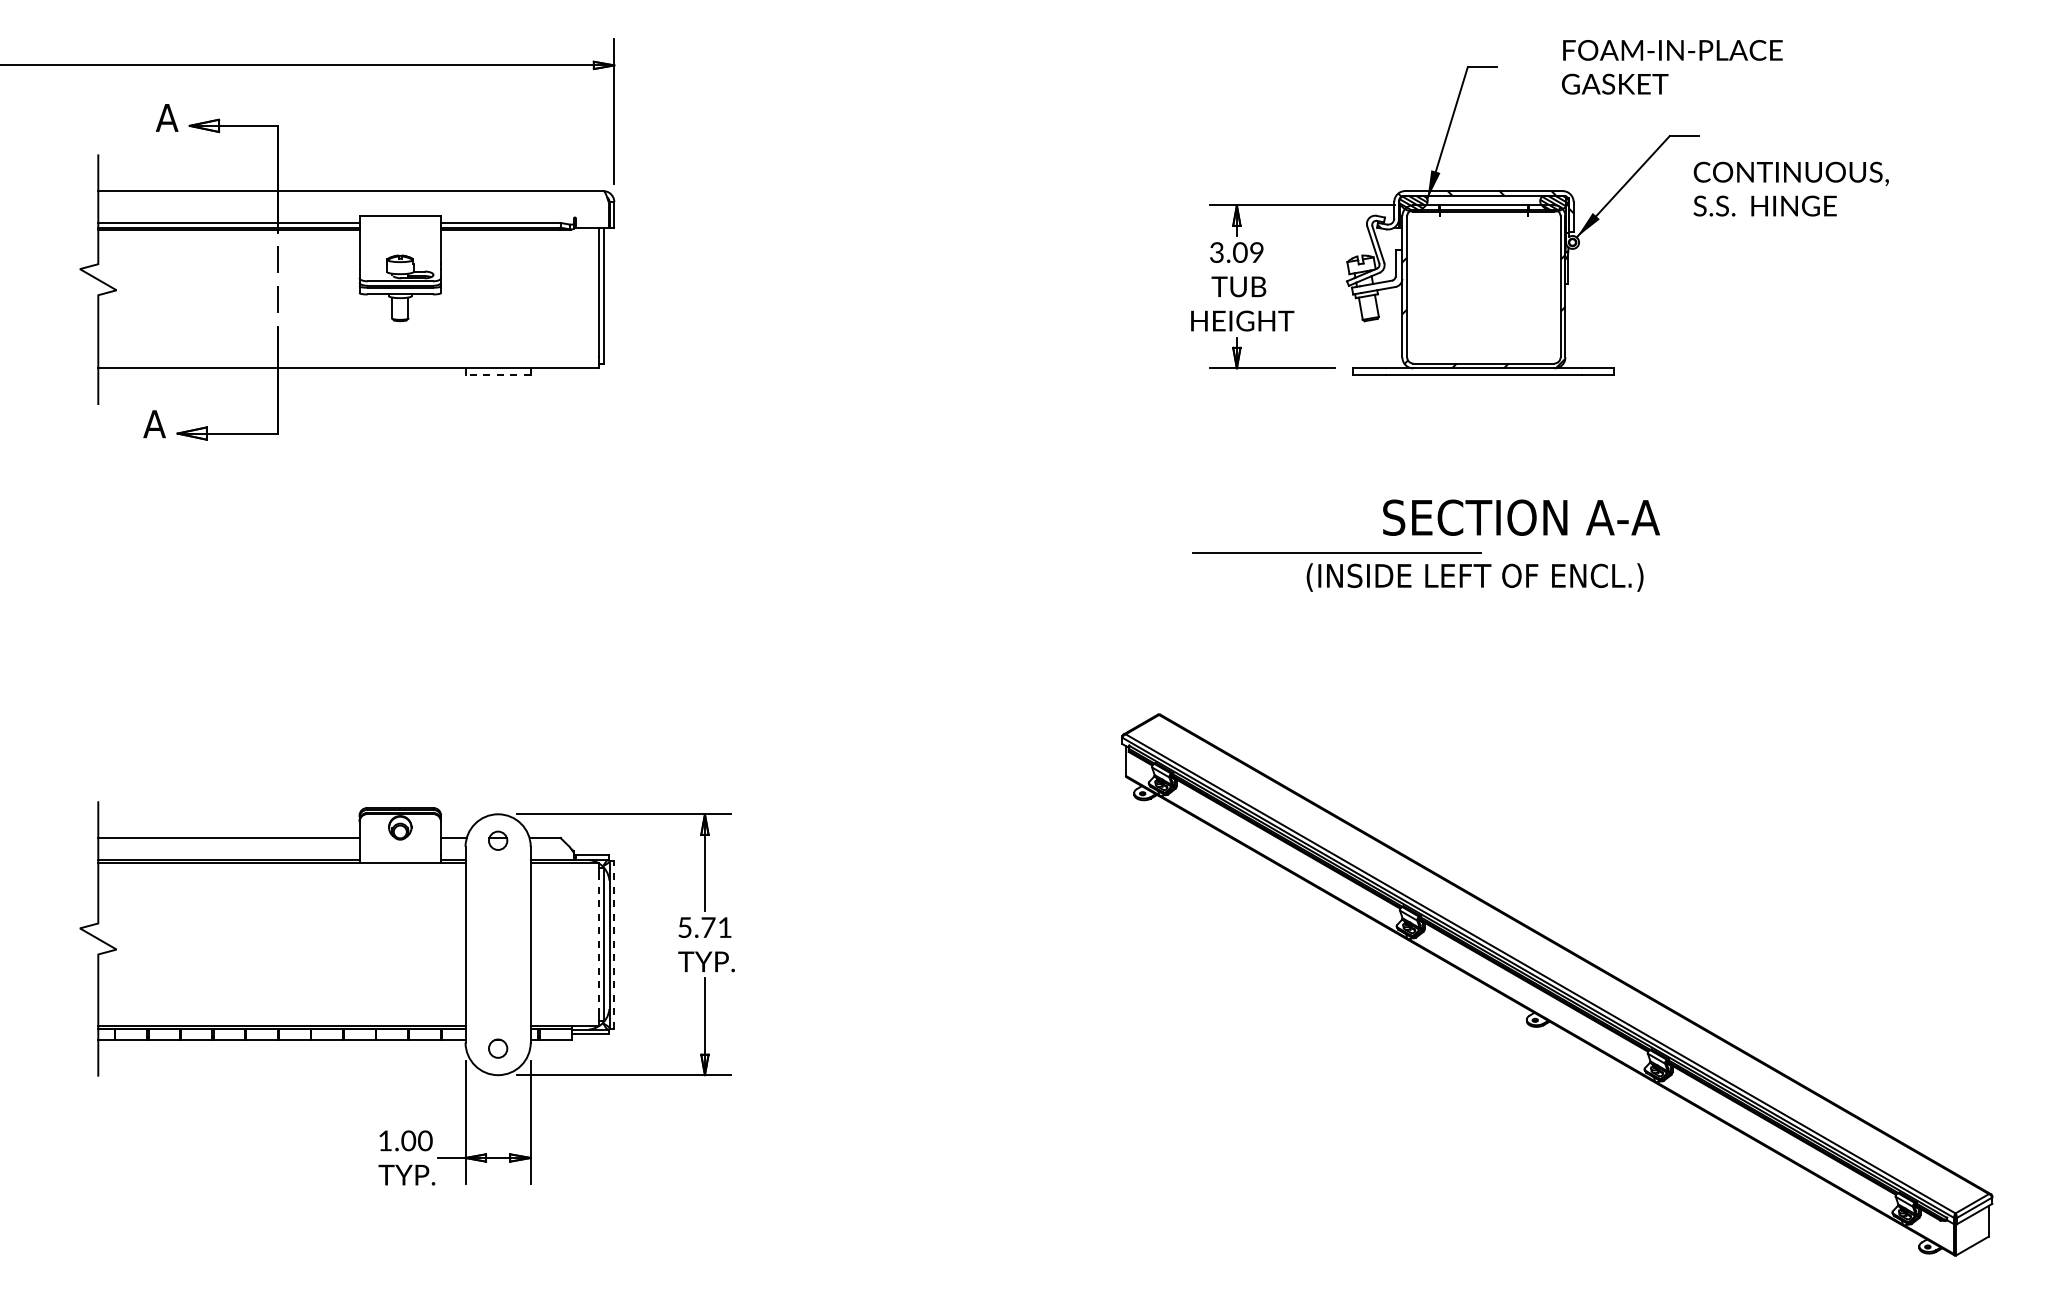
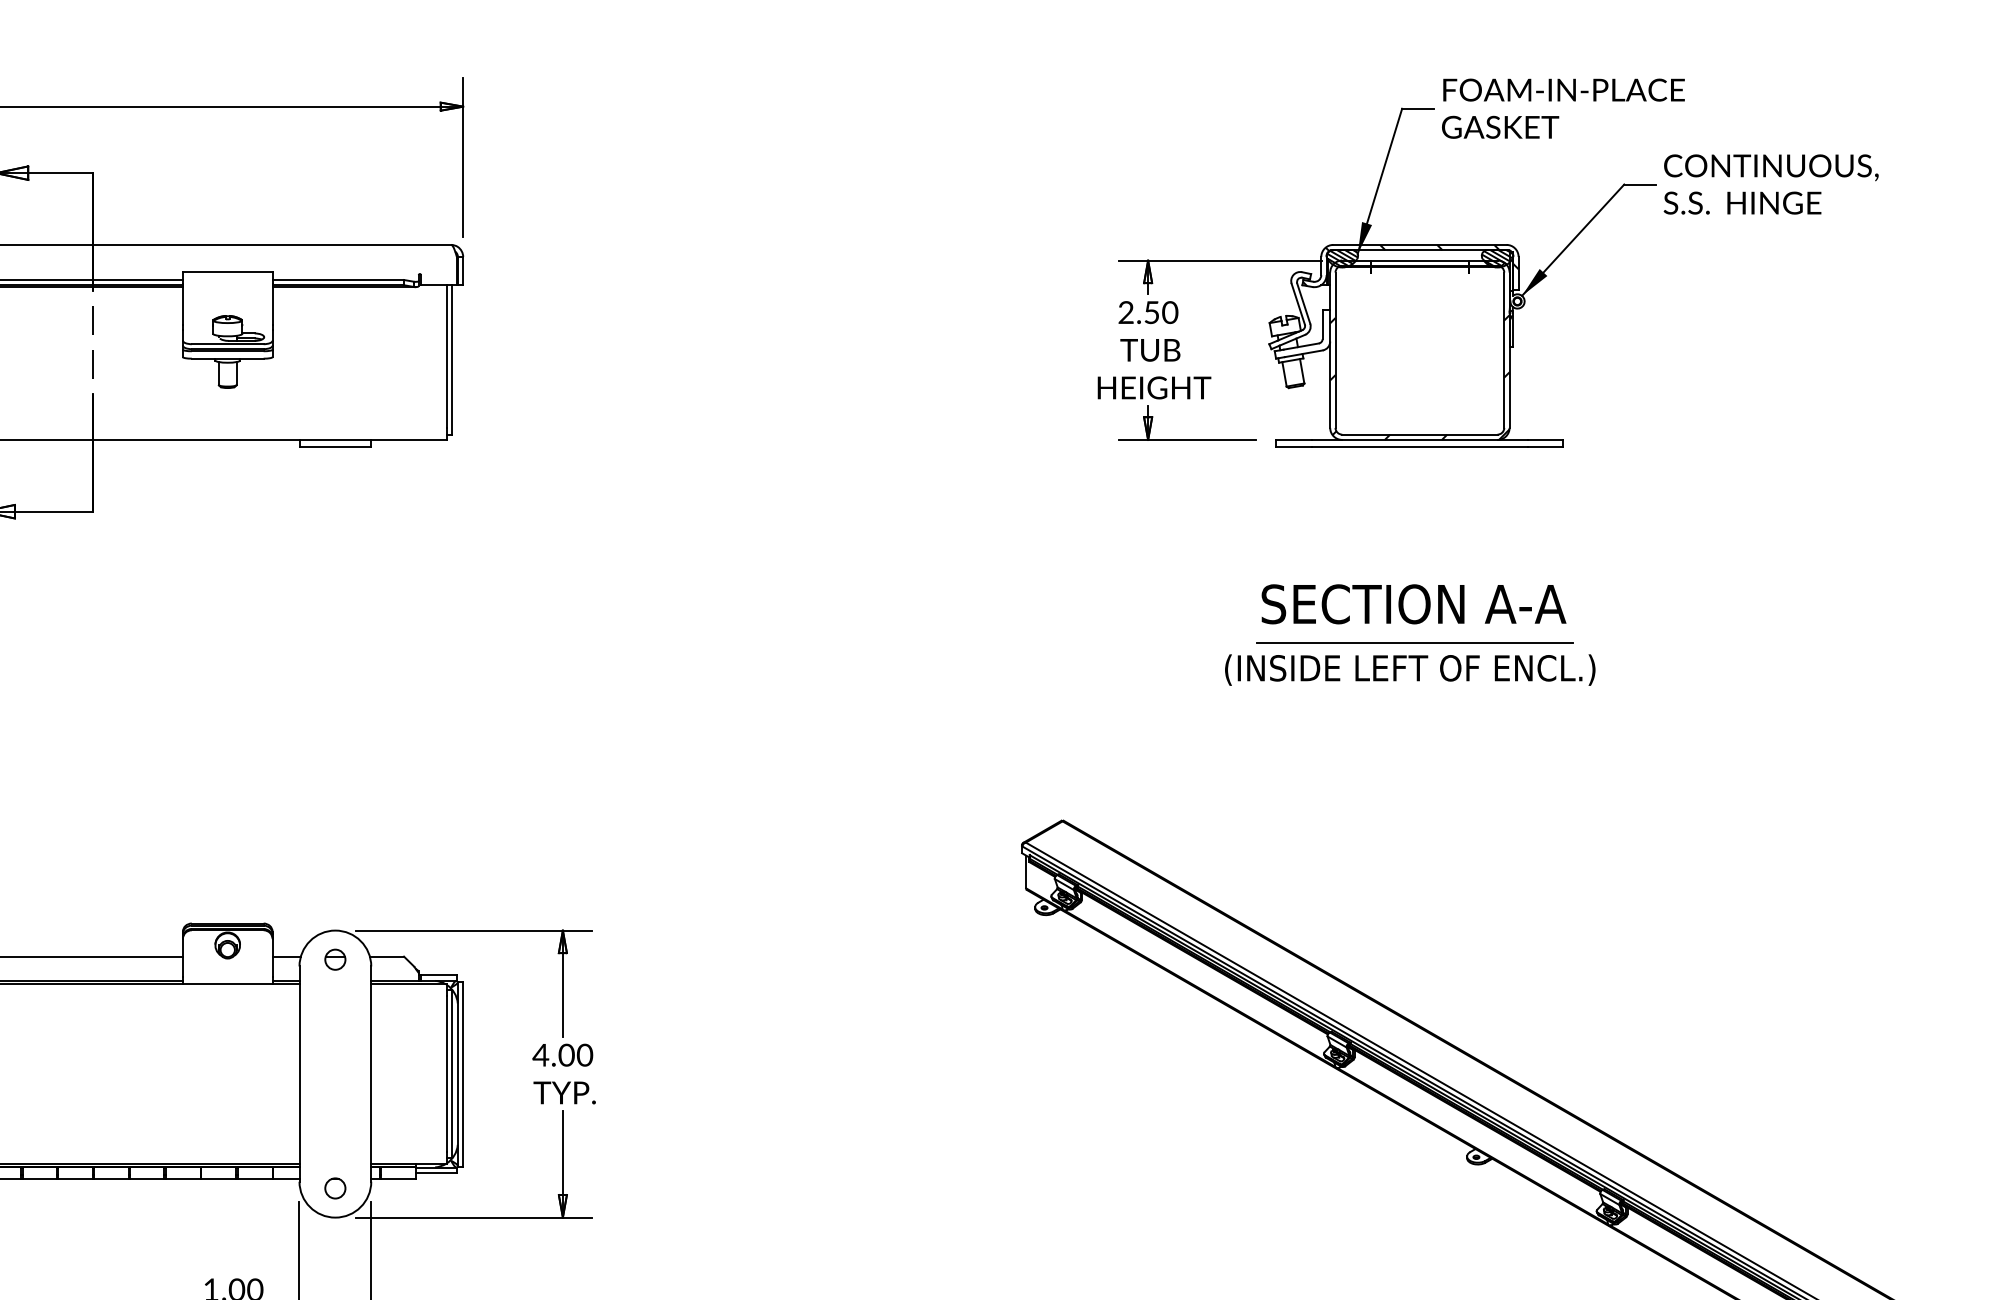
text: (1672, 67) -> (1563, 108), moved
text: (1790, 188) -> (1770, 183), moved
text: (1237, 252) -> (1148, 312), 3.09 -> 2.50
line: (498, 375) -> (335, 447), dashed -> solid
text: (1521, 517) -> (1413, 604), moved
line: (1336, 552) -> (1413, 642), moved
text: (704, 927) -> (562, 1055), 5.71 -> 4.00
line: (599, 944) -> (446, 1073), dashed -> solid
line: (614, 944) -> (463, 1073), dashed -> solid

